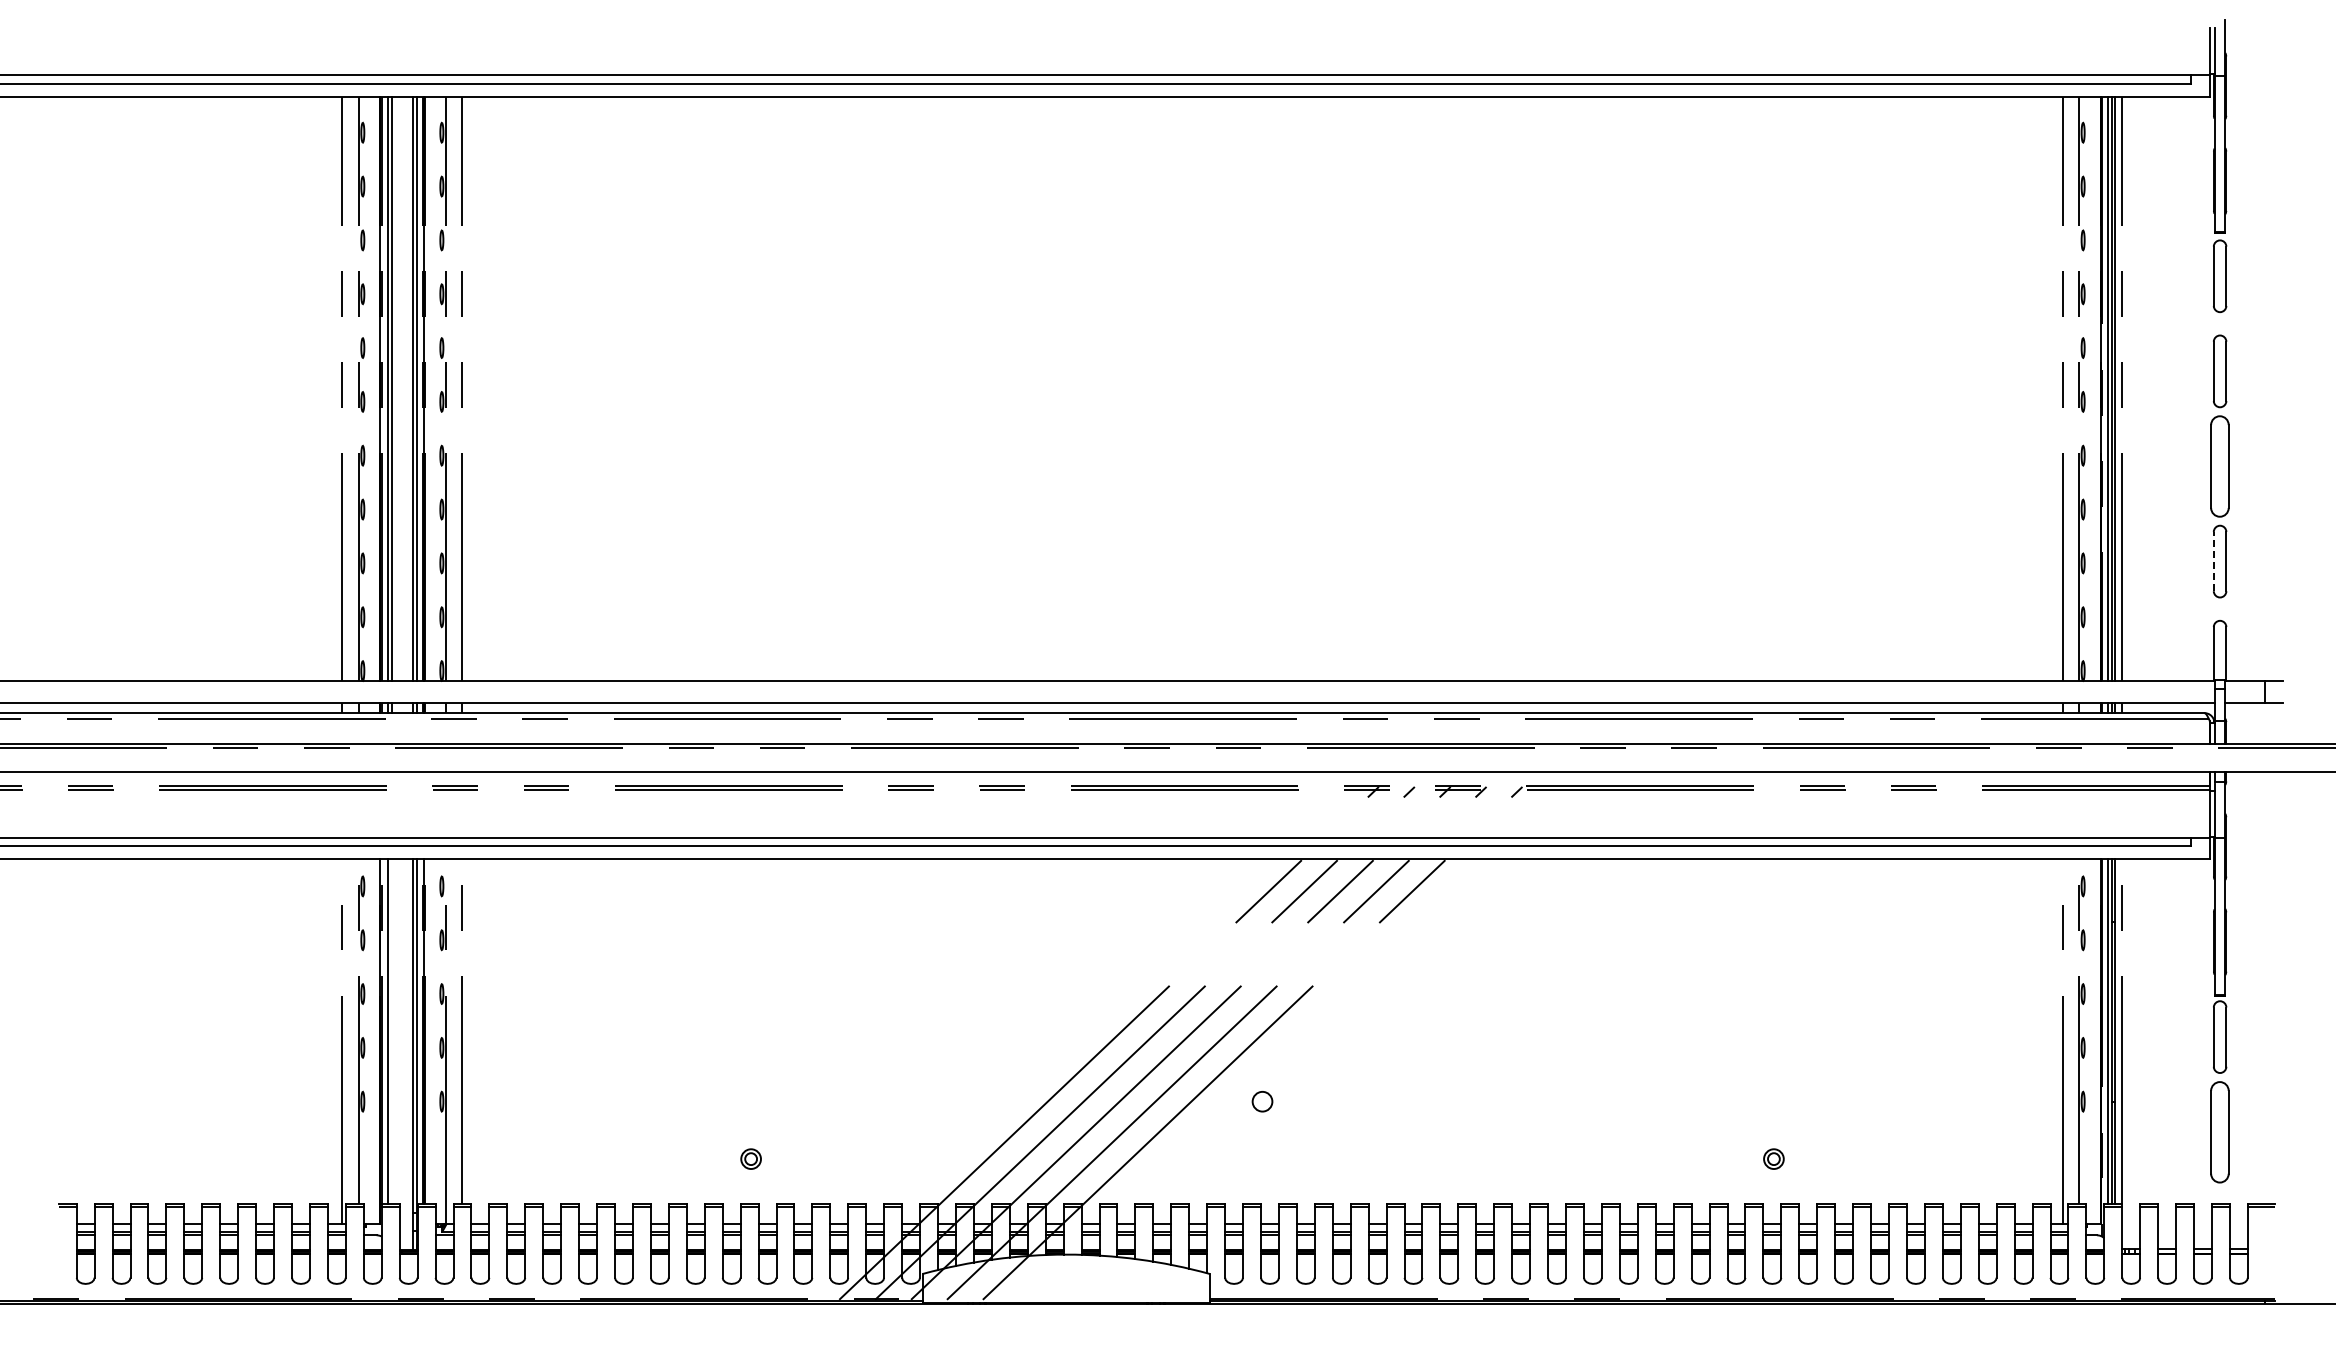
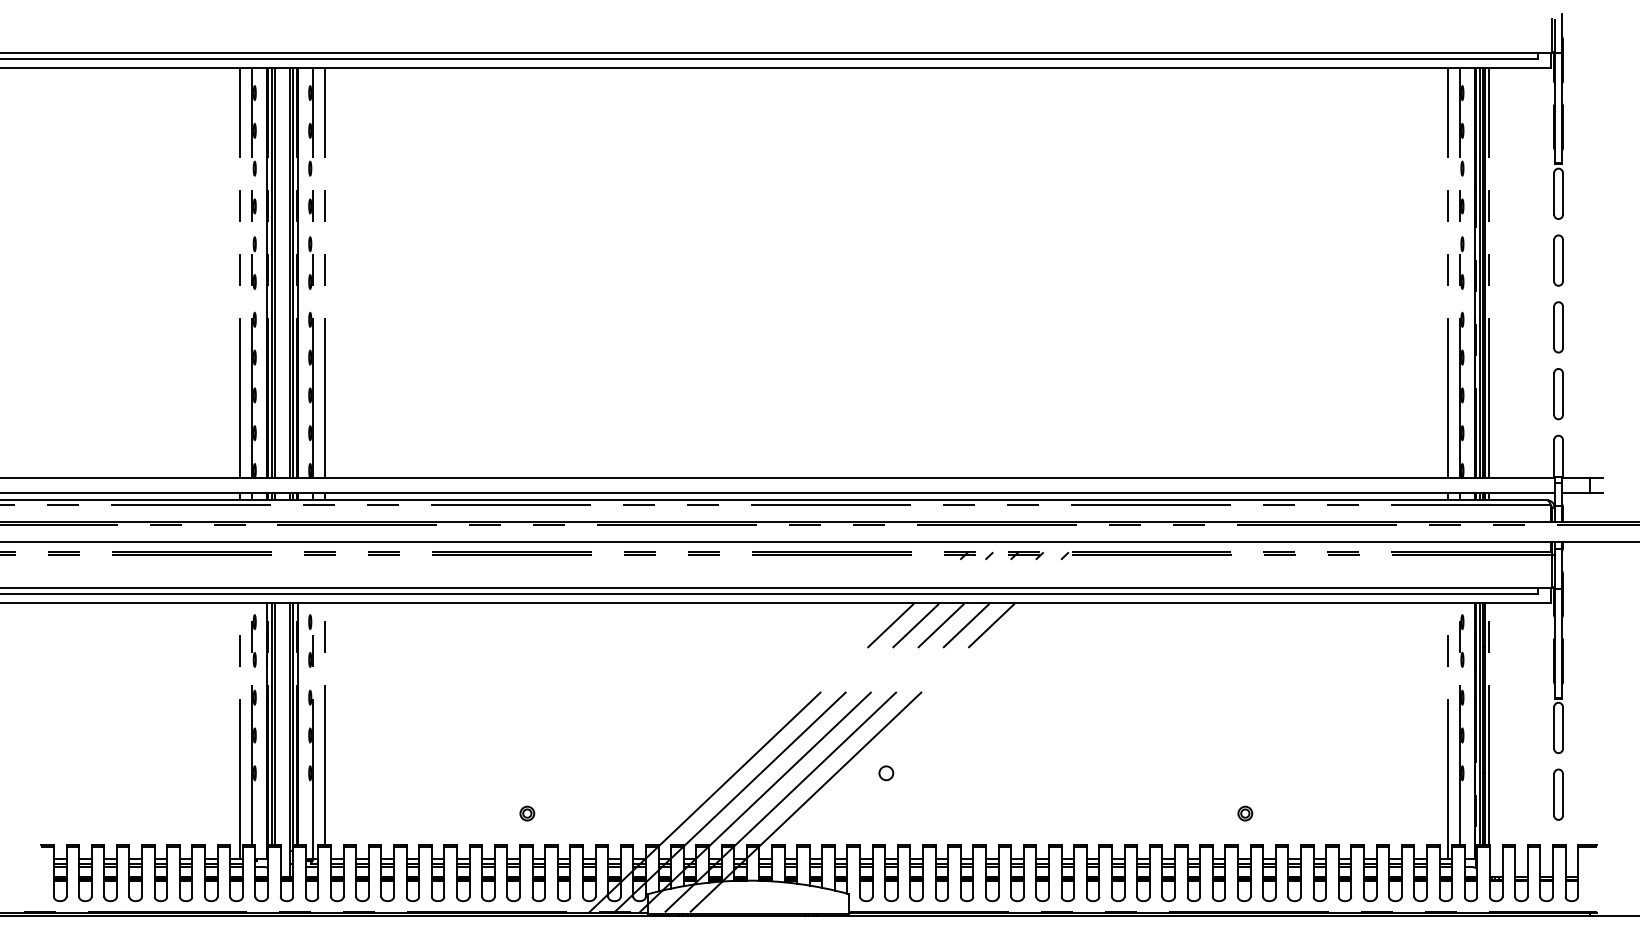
part: (2220, 466) -> (1558, 327), size x0.71
line: (2213, 561) -> (1553, 394), dashed -> solid
line: (391, 1031) -> (274, 724), added
part: (2220, 1131) -> (1558, 794), size x0.71

